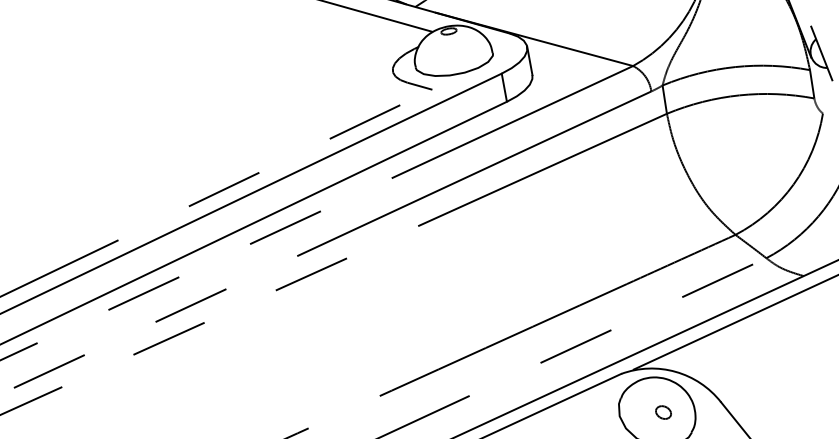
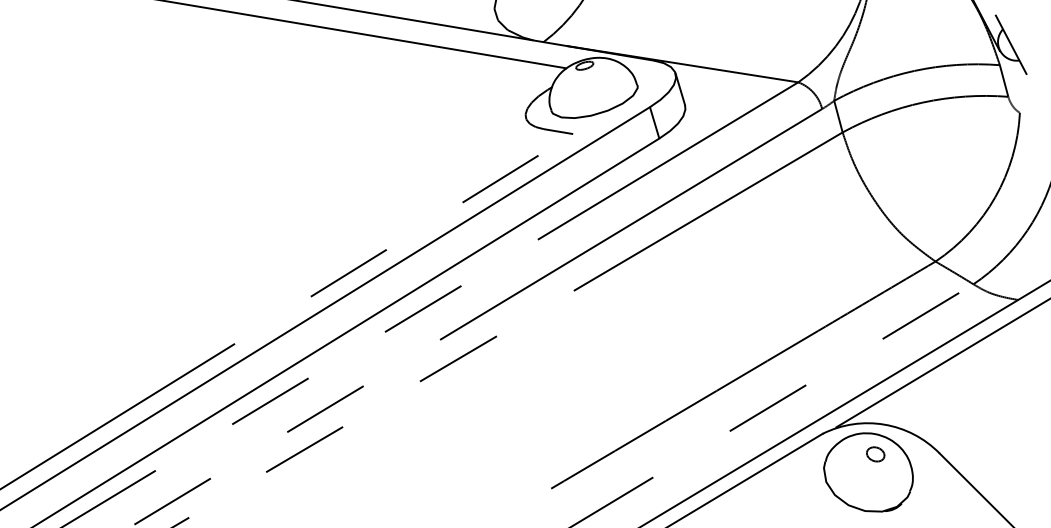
part: (663, 412) -> (875, 454), moved

